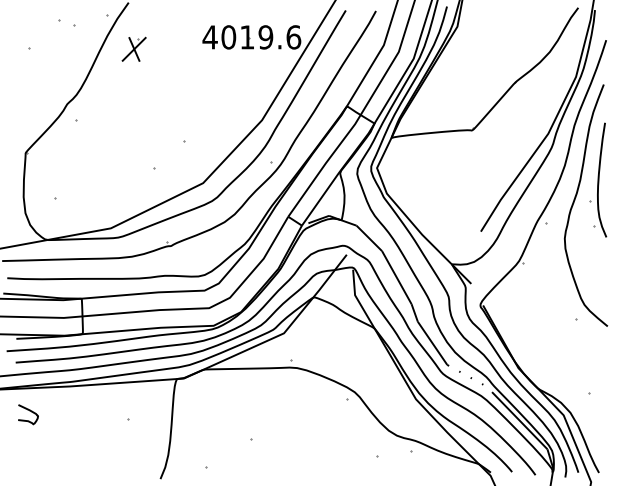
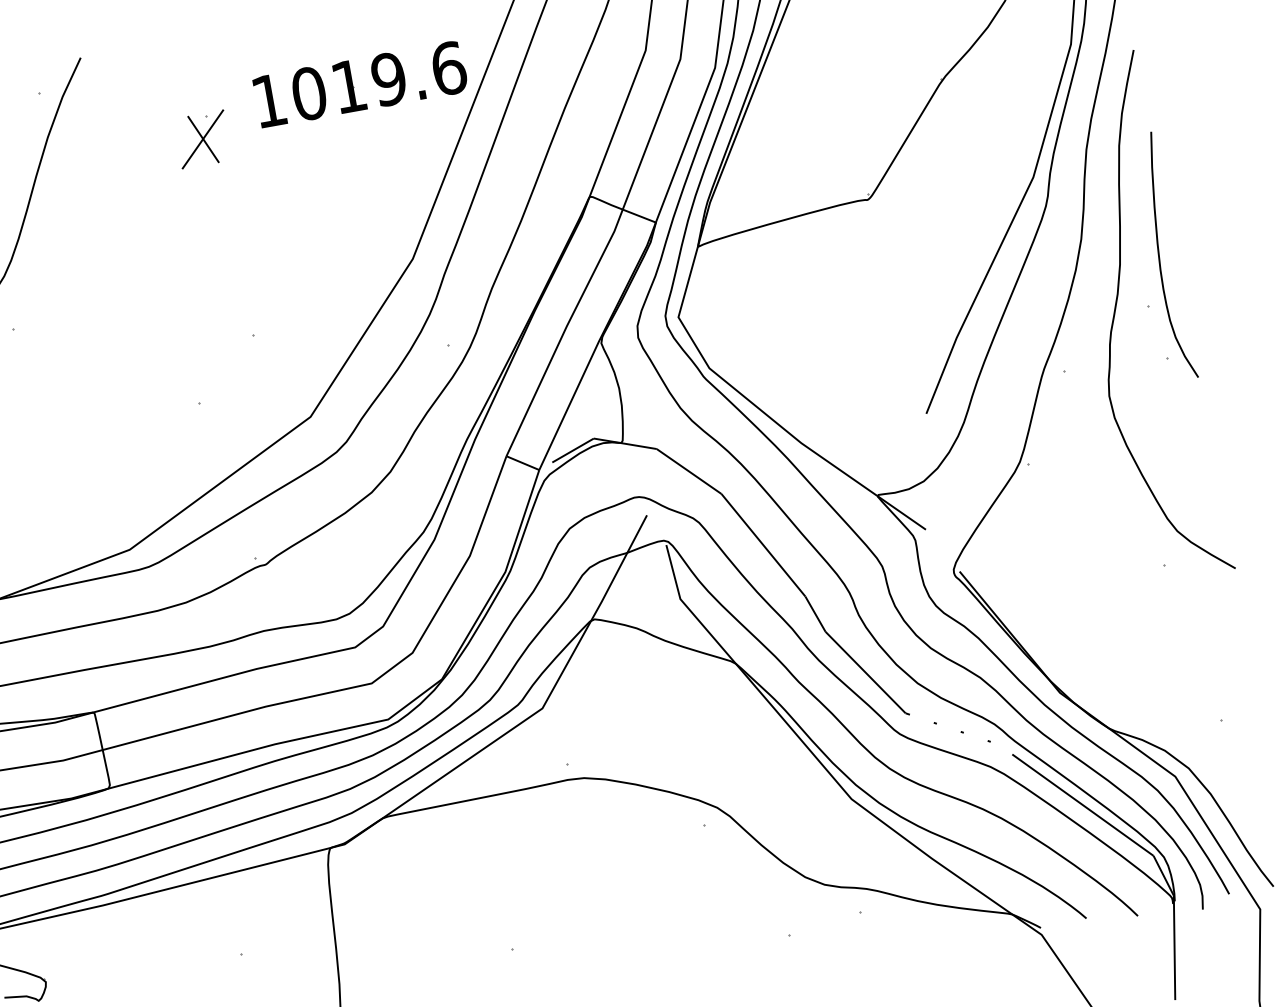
text: (209, 37) -> (267, 101), 4019.6 -> 1019.6
part: (133, 48) -> (201, 137), moved

